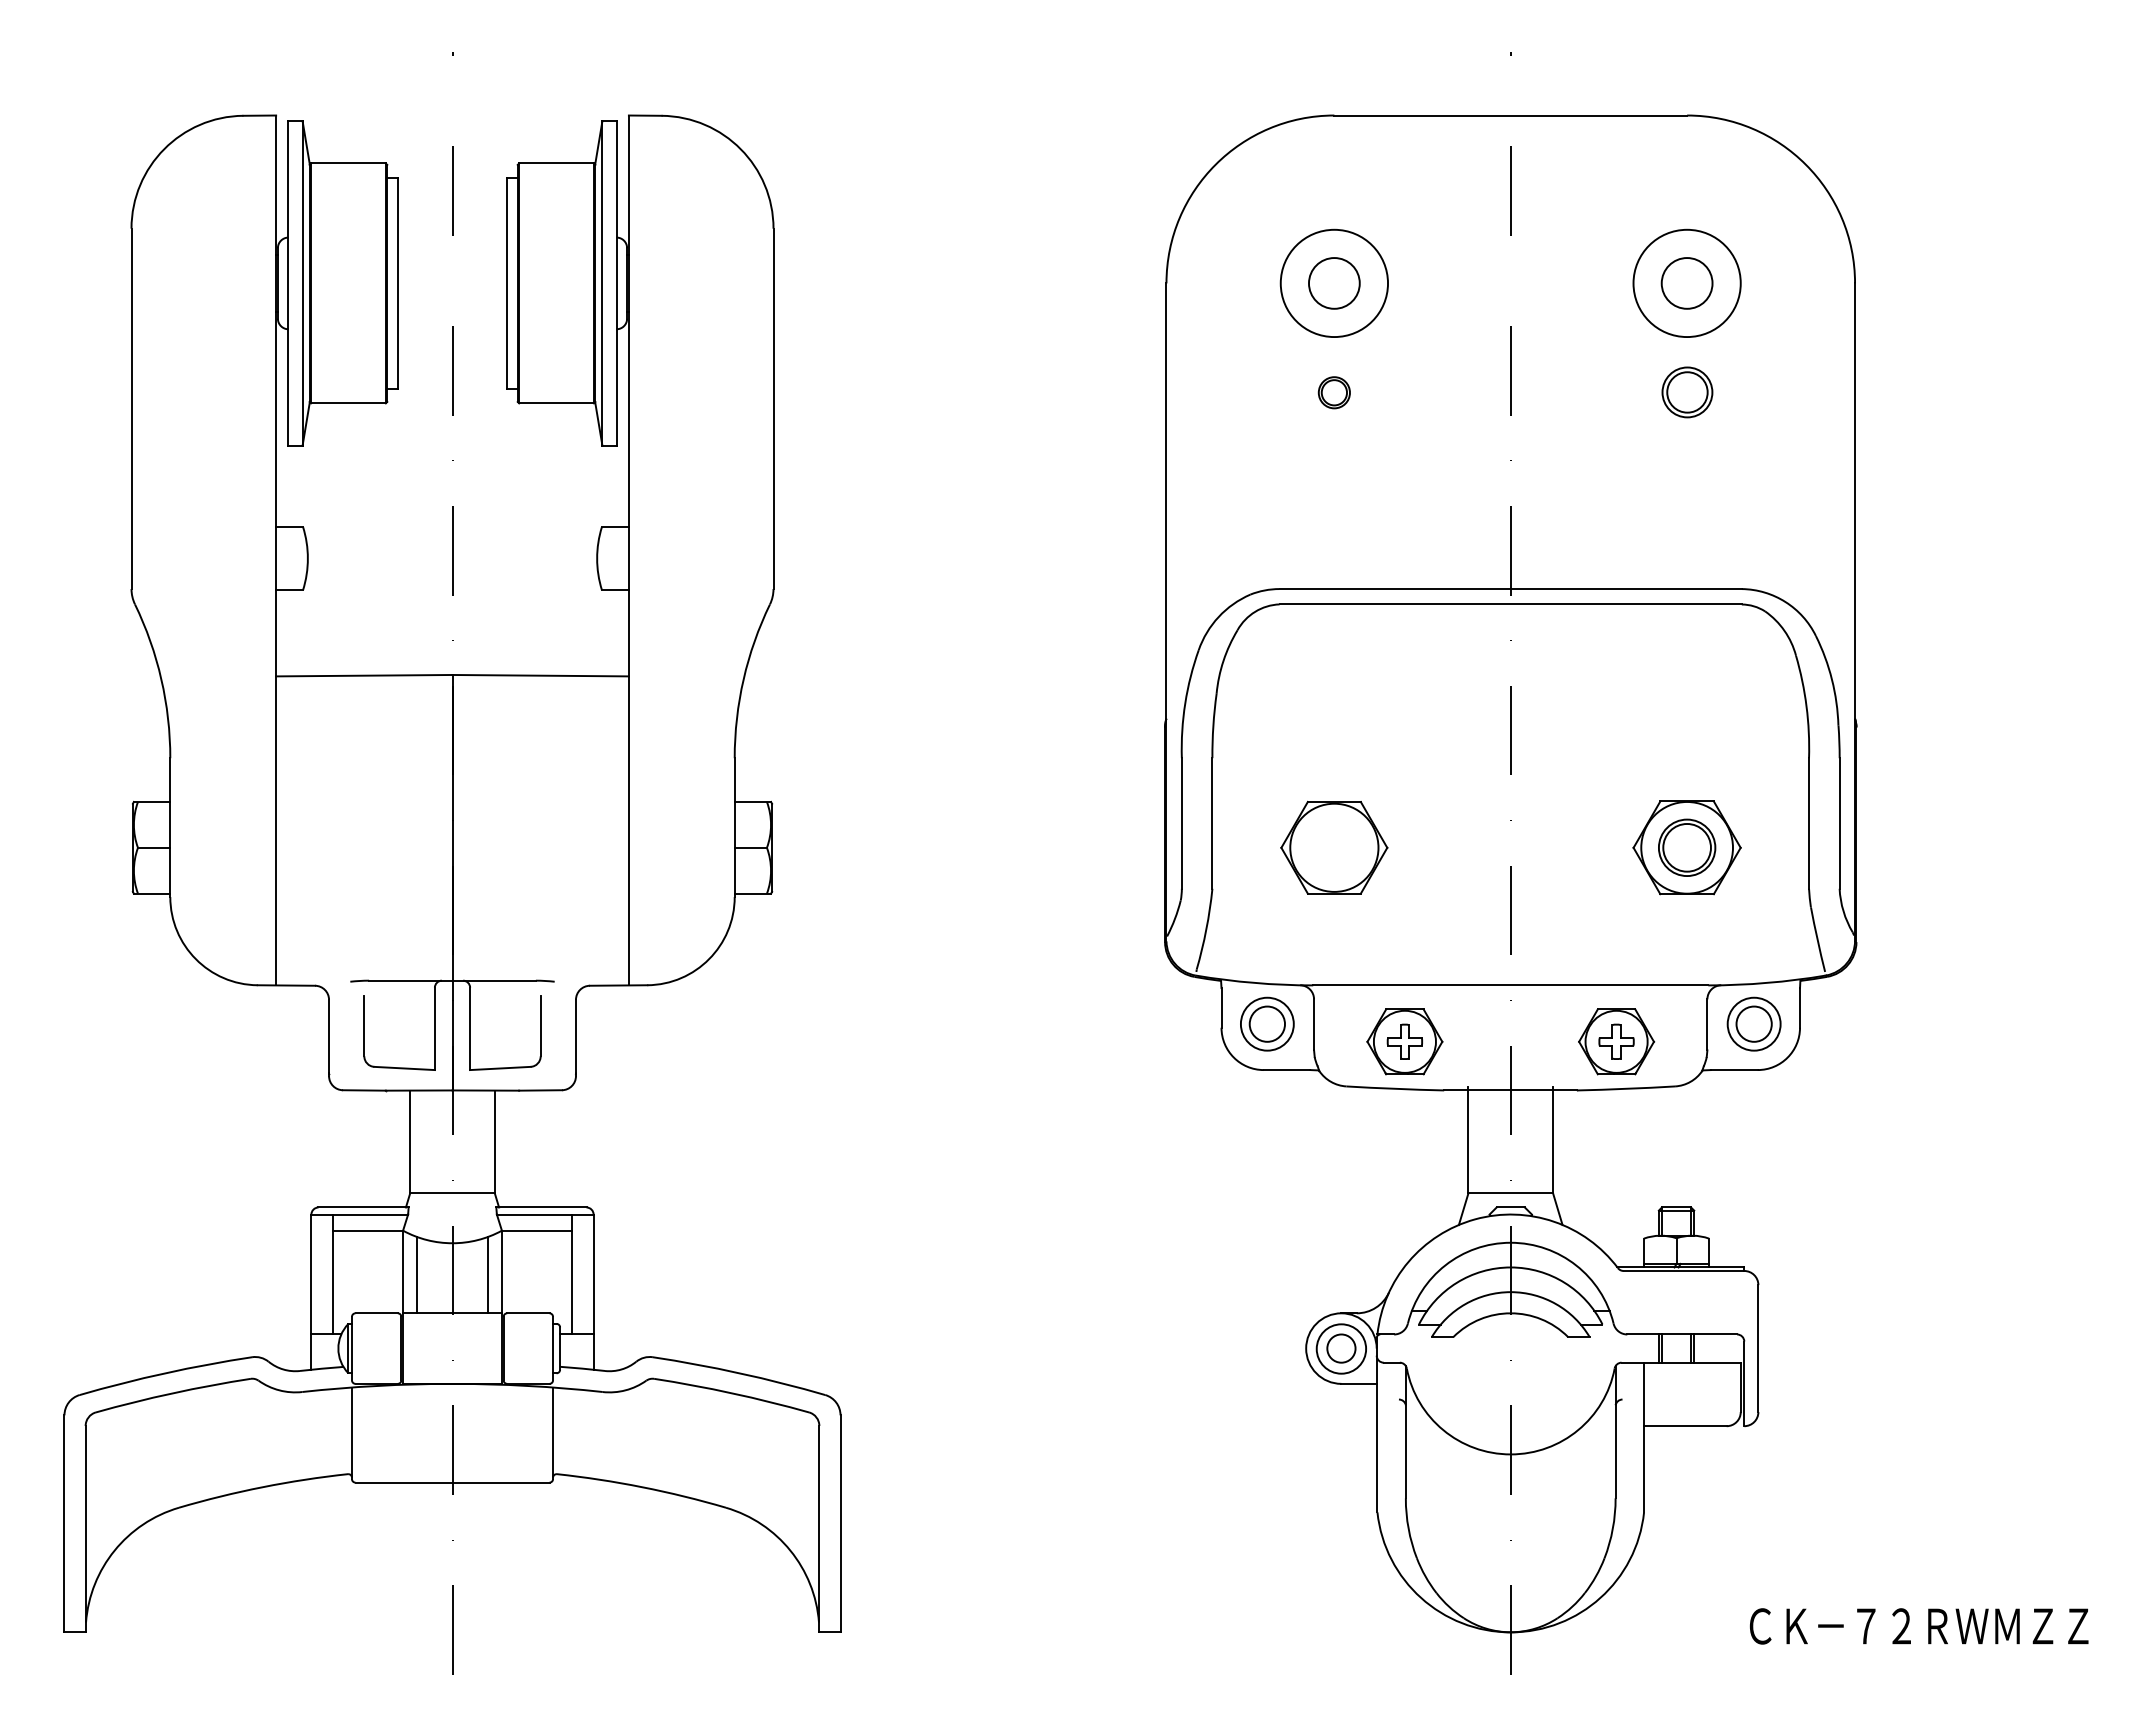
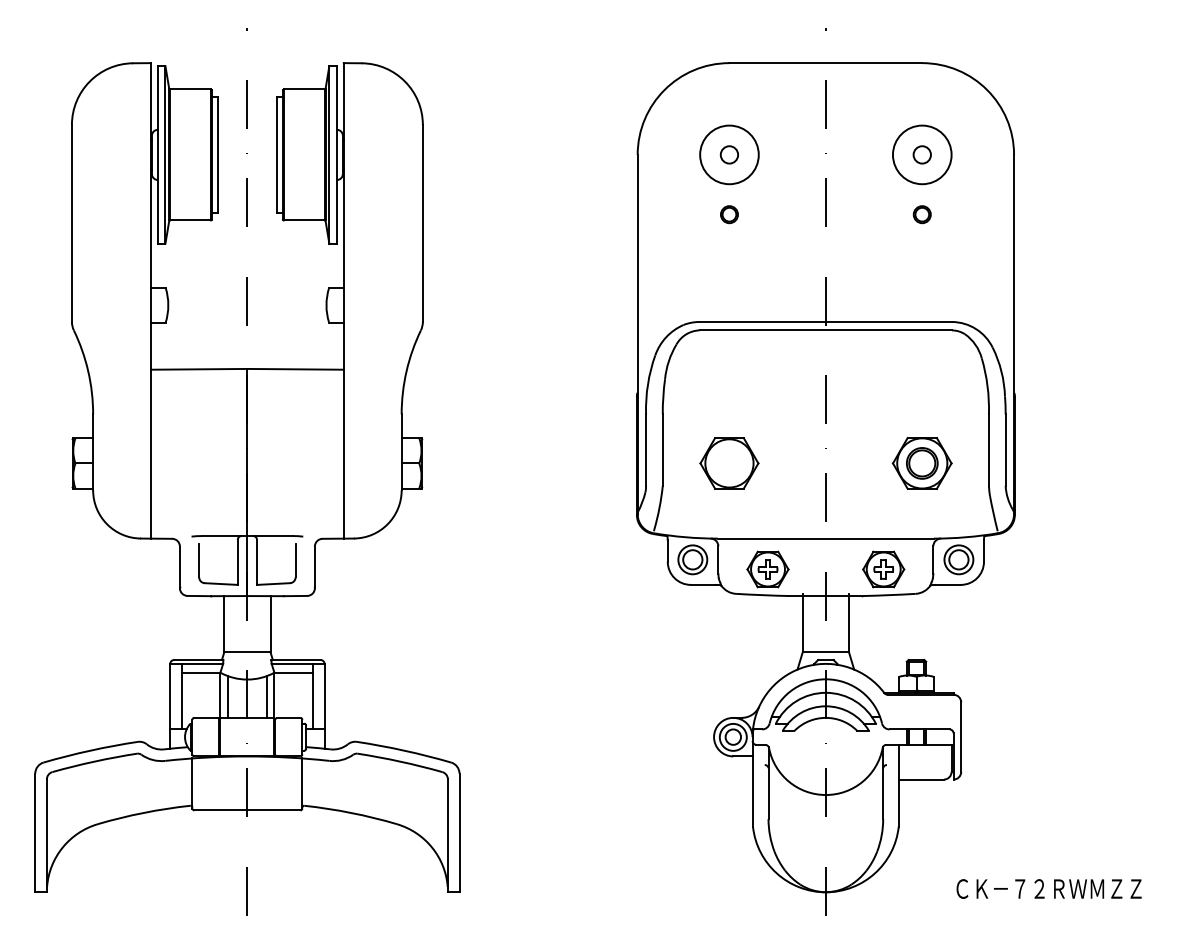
circle: (1334, 282) -> (729, 154), size x0.62
circle: (1685, 282) -> (921, 154), size x0.62
part: (1685, 392) -> (921, 214), size x0.62

